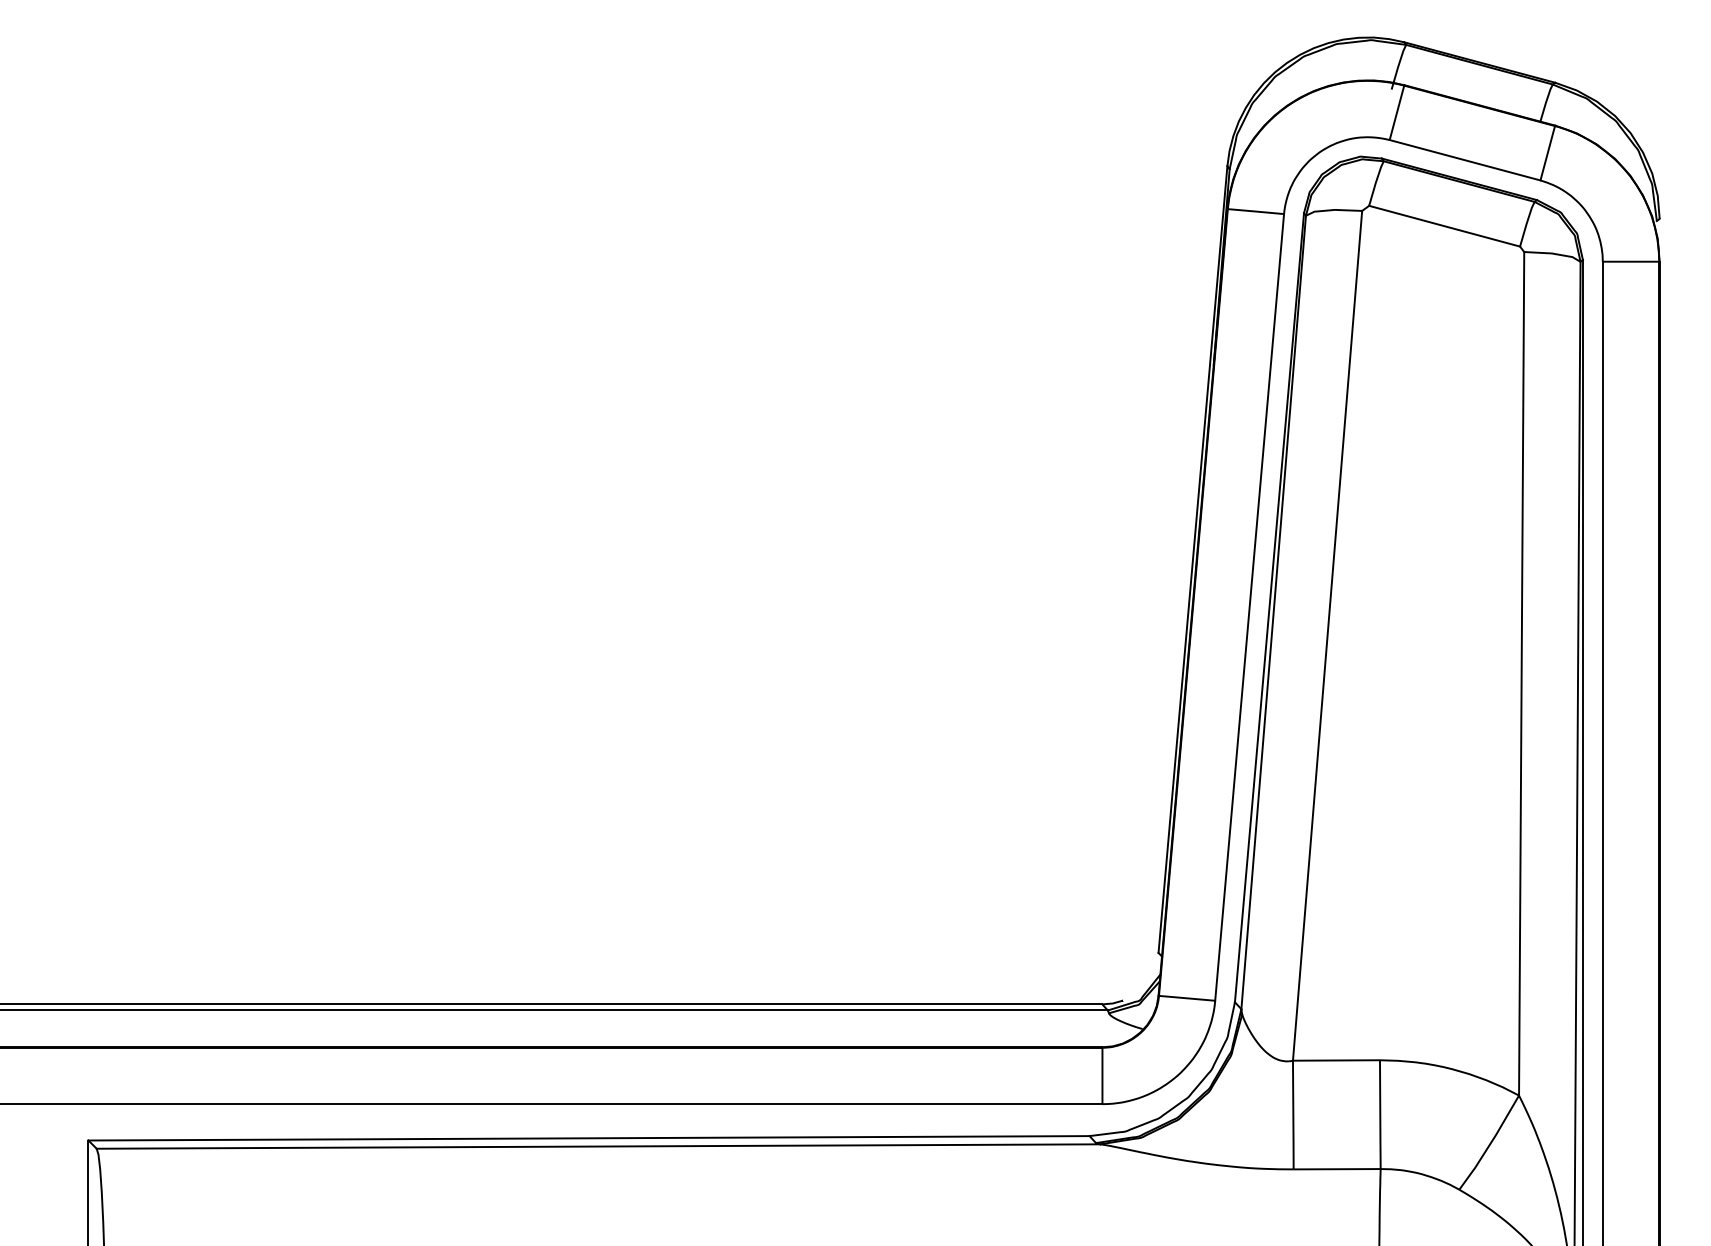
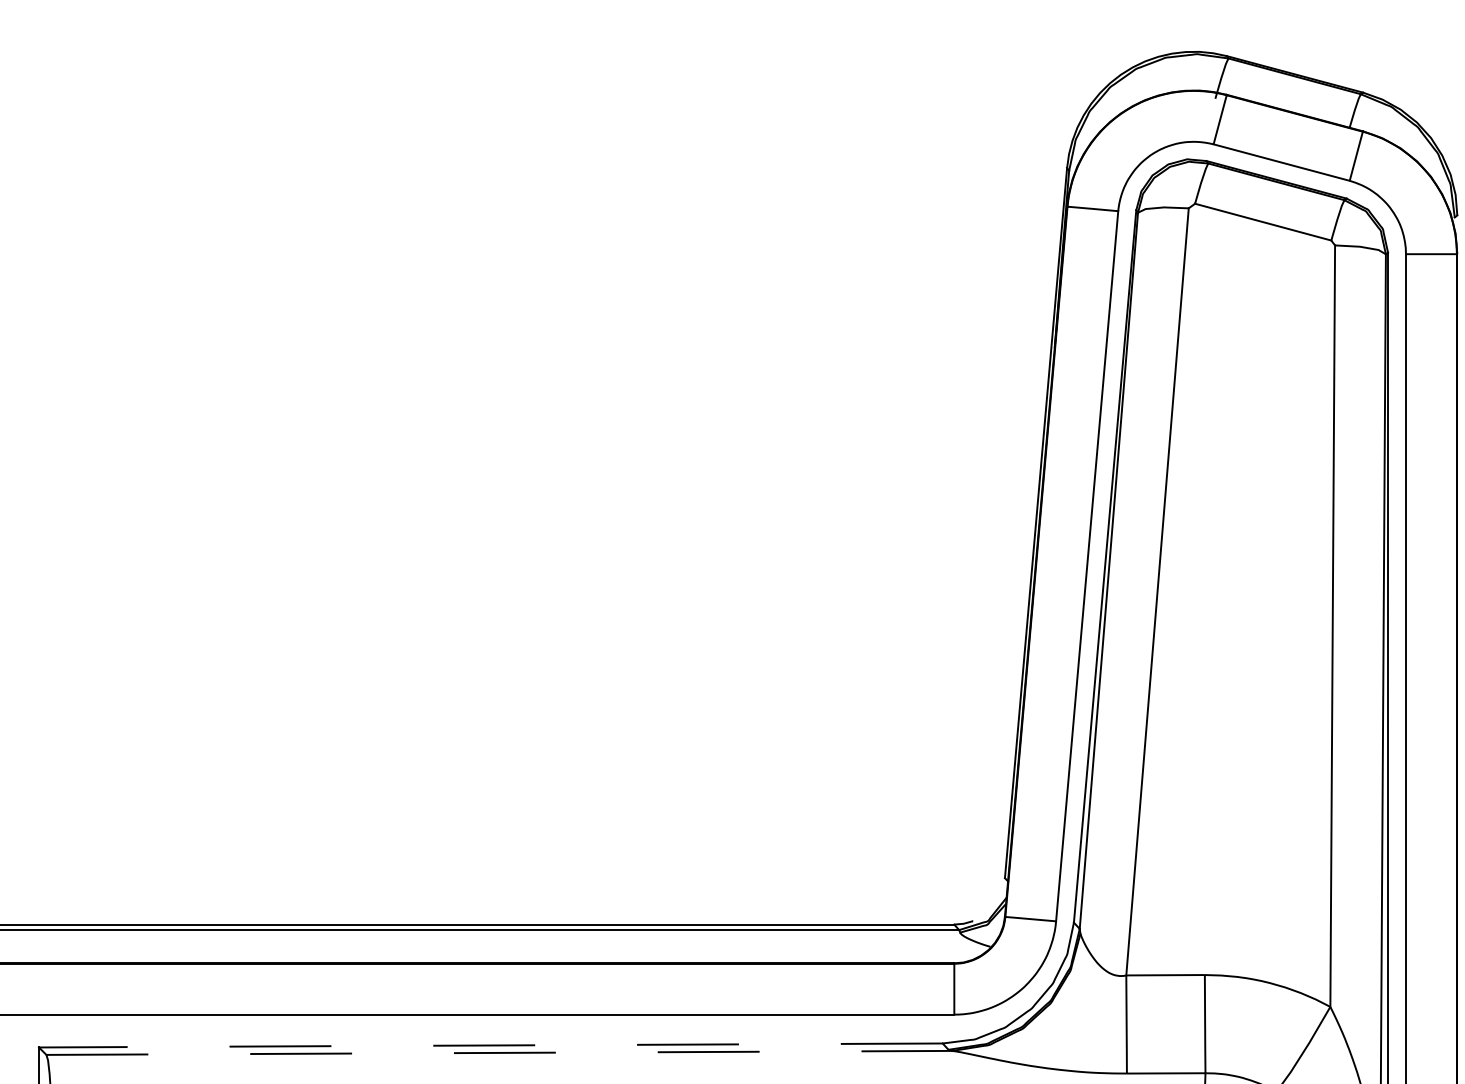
line: (589, 1138) -> (491, 1045), solid -> dashed
line: (598, 1146) -> (499, 1052), solid -> dashed

